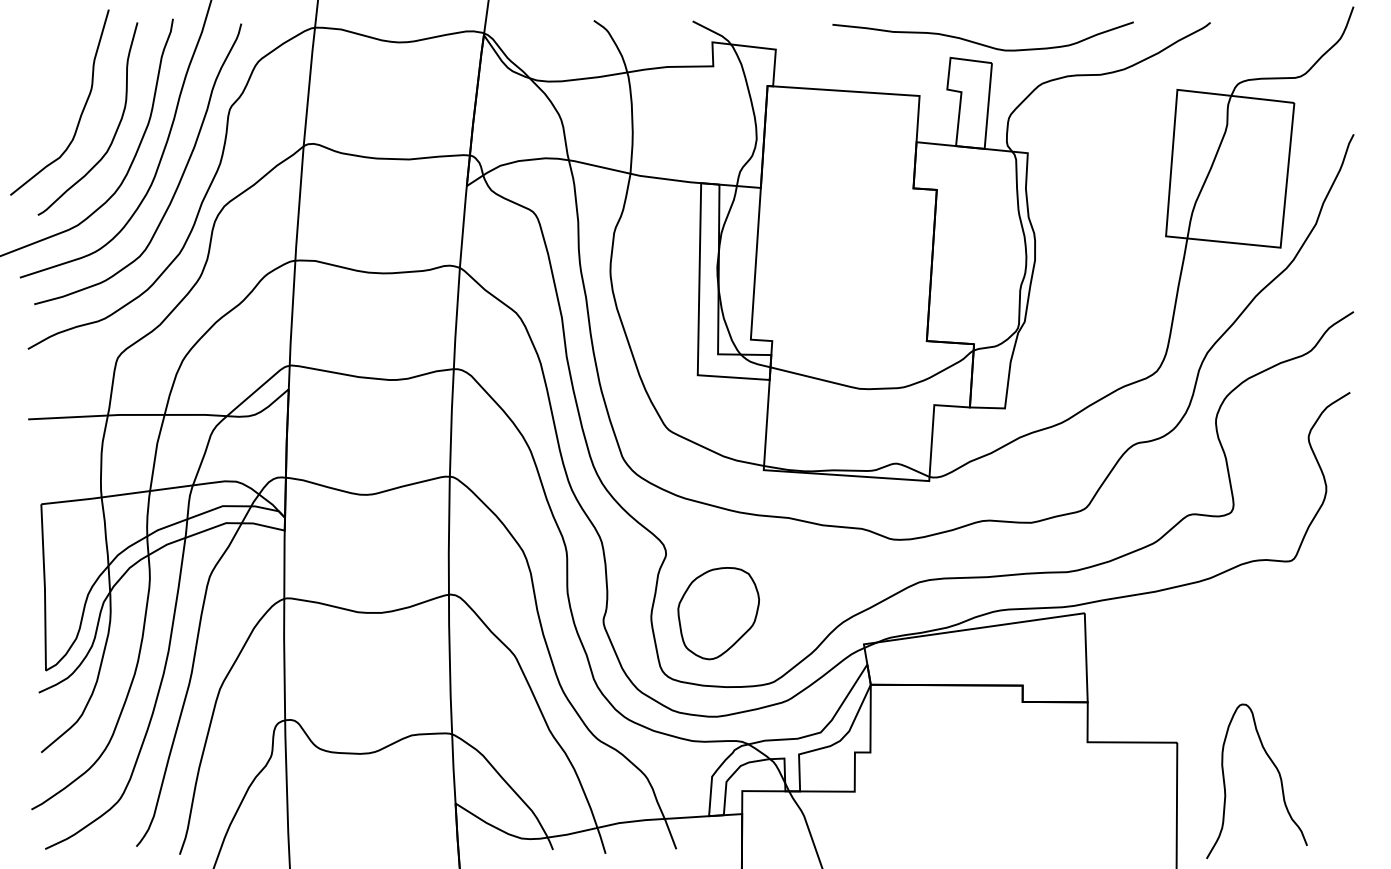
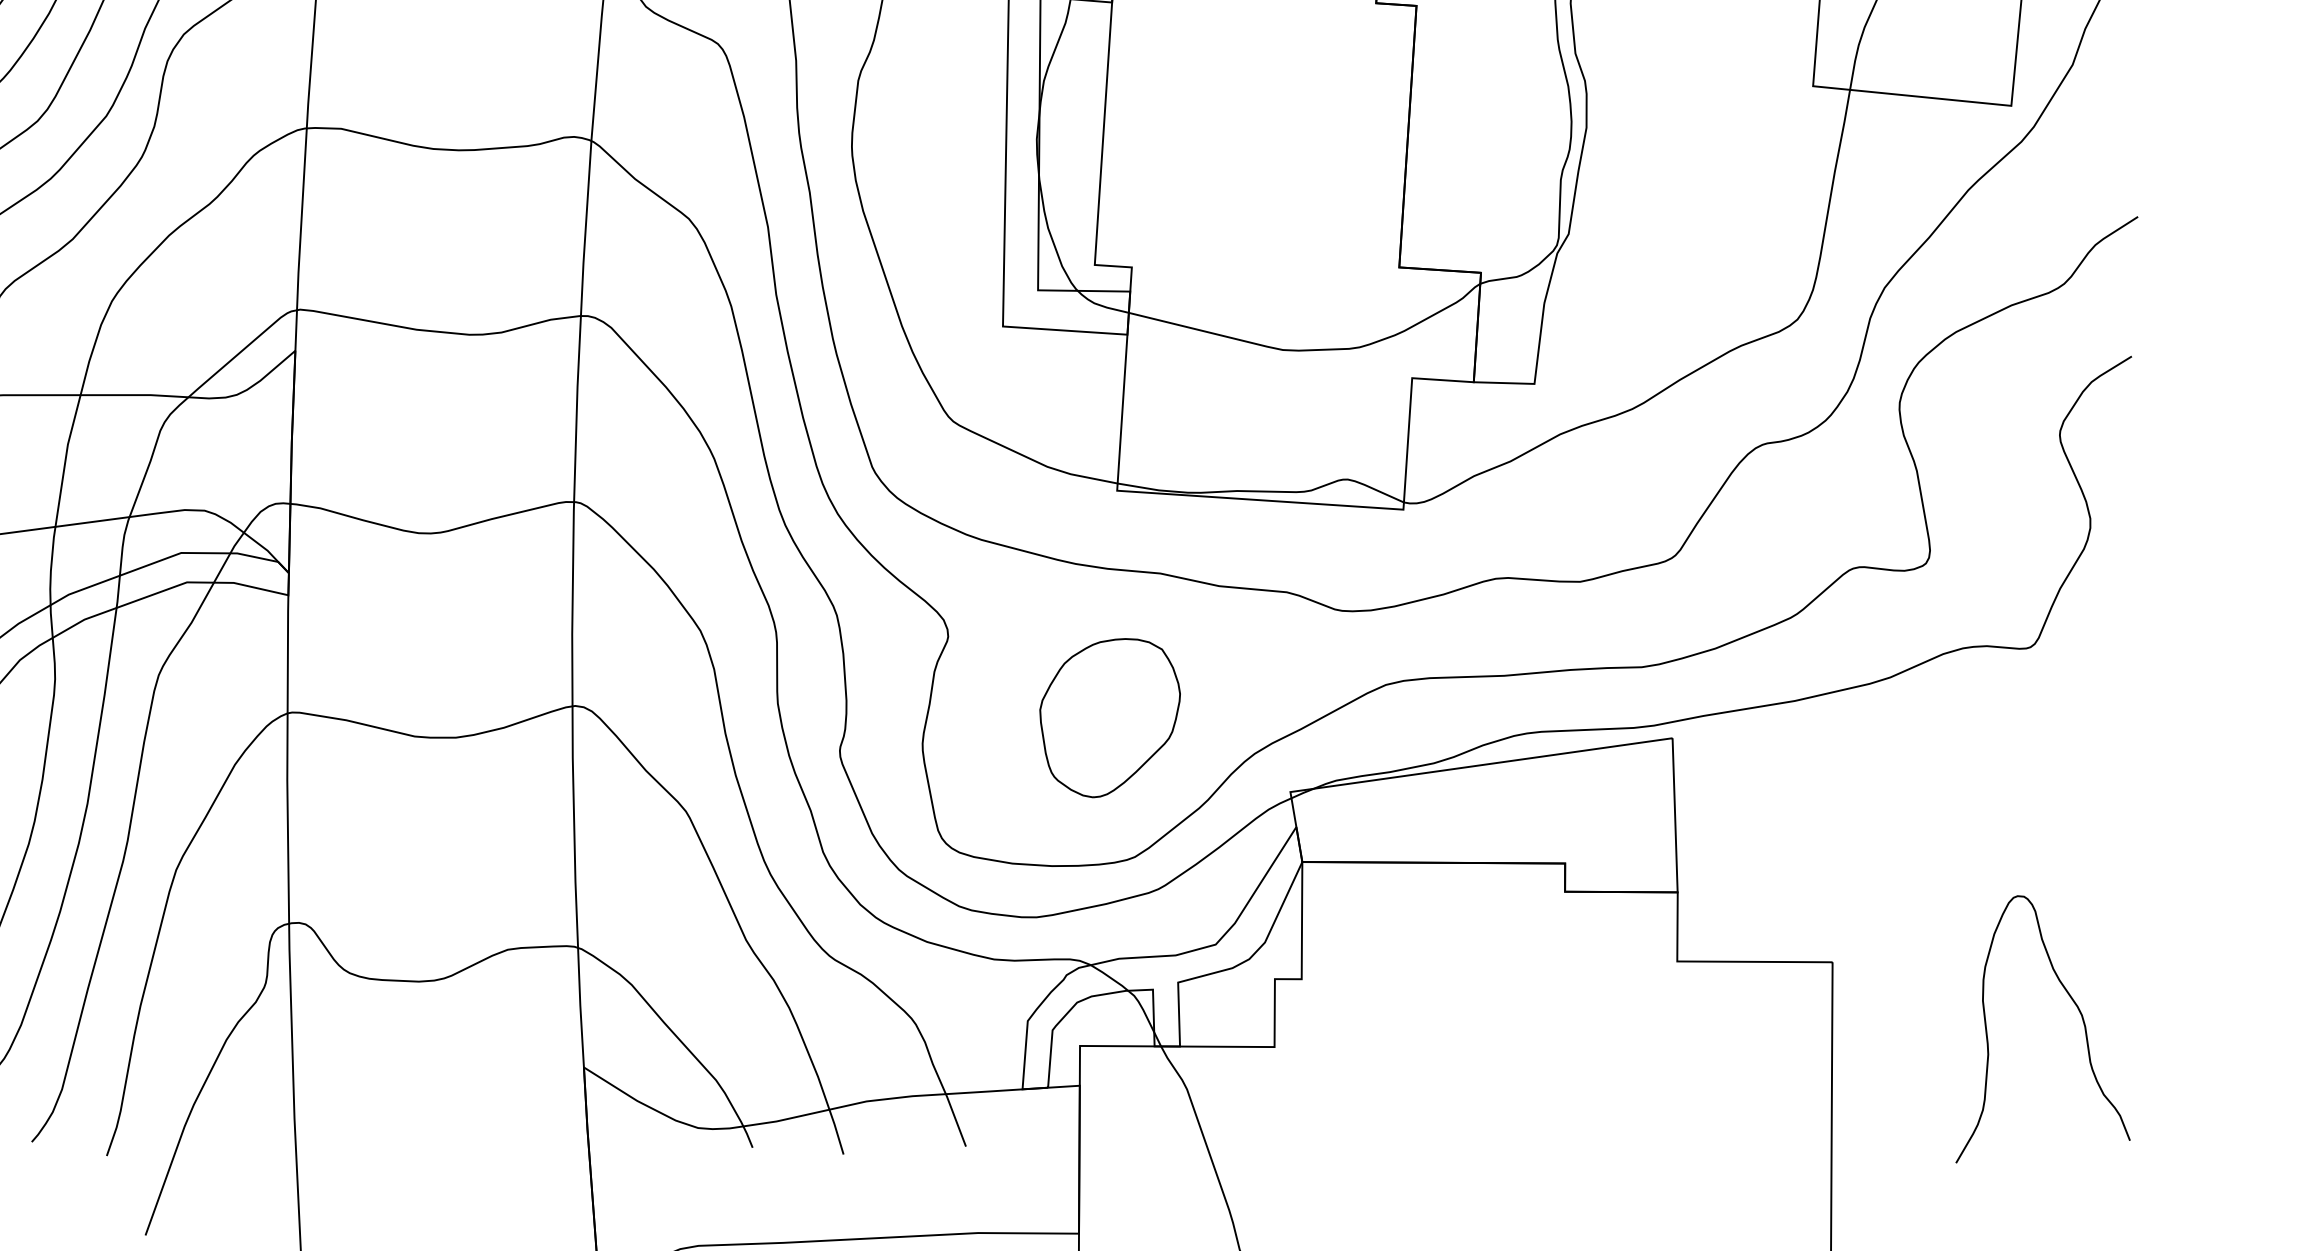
part: (718, 613) -> (1109, 717), moved
curve: (1276, 770) -> (2076, 1010), moved

